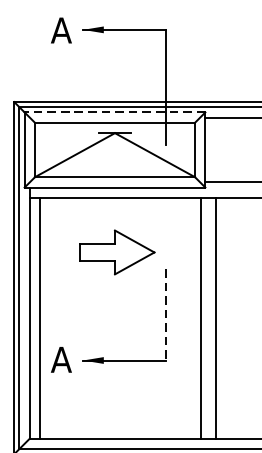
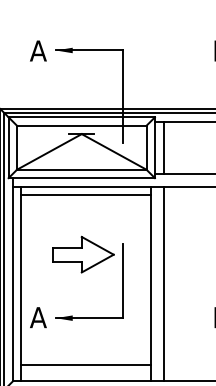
line: (114, 112) -> (81, 117), dashed -> solid
line: (215, 149) -> (163, 147), added
line: (120, 207) -> (86, 194), added
part: (117, 252) -> (83, 254), moved
line: (166, 315) -> (123, 281), dashed -> solid
line: (120, 417) -> (86, 364), added

